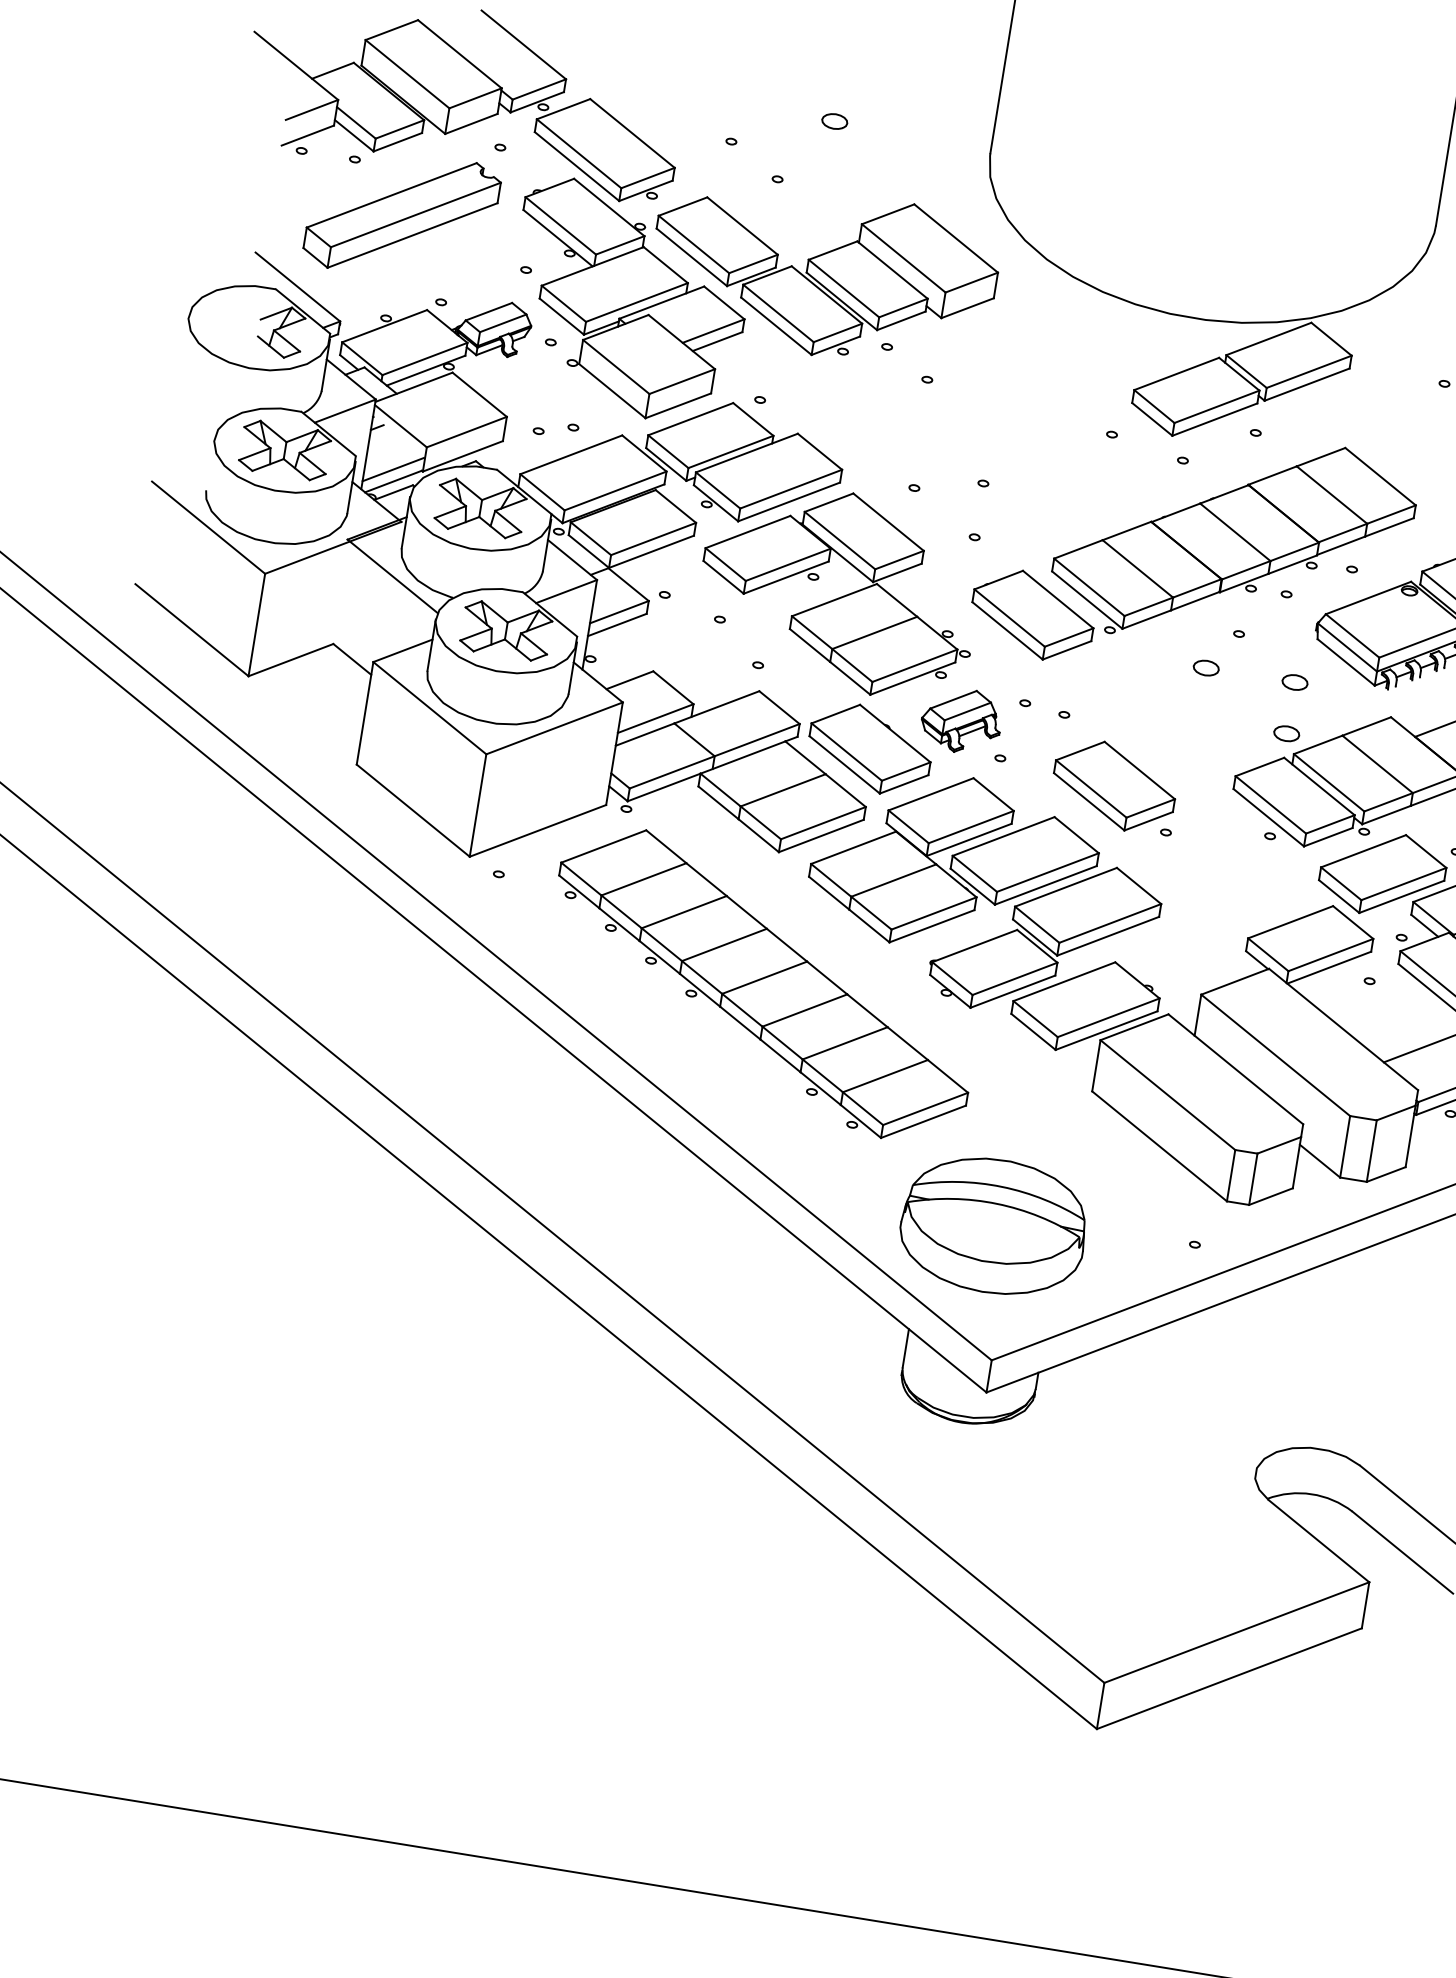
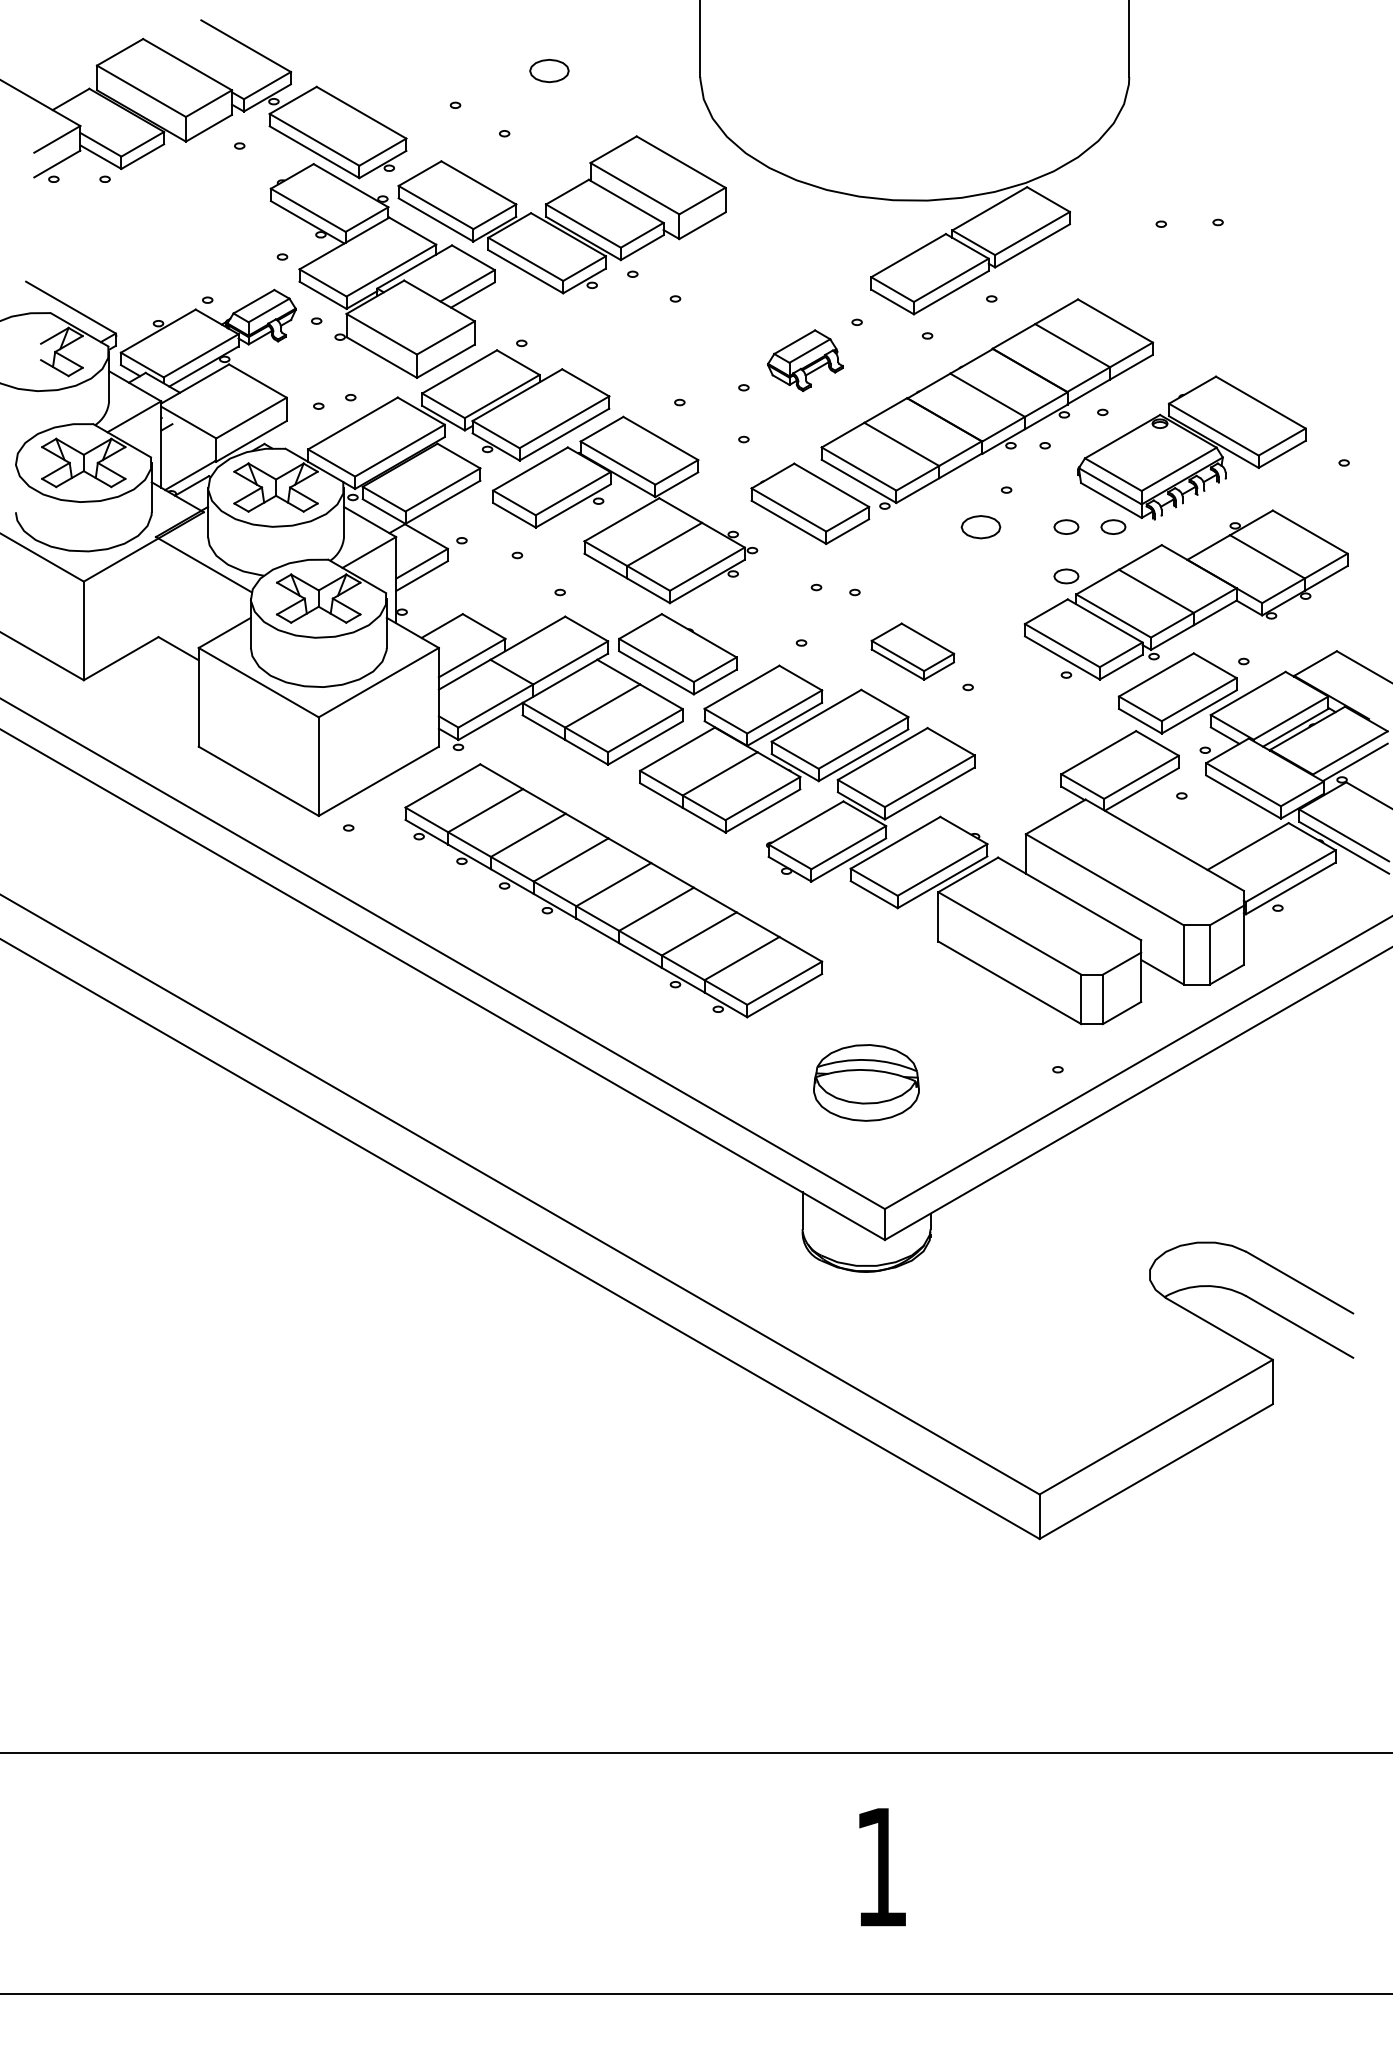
part: (834, 121) -> (549, 70), size x1.6
part: (401, 215) -> (157, 224), removed
line: (393, 469) -> (188, 464), removed
part: (1205, 667) -> (980, 526), size x1.6
part: (1343, 689) -> (1113, 526), added
part: (961, 720) -> (805, 360), moved
part: (1114, 785) -> (912, 651), size x0.7
part: (993, 1225) -> (866, 1082), size x0.6

